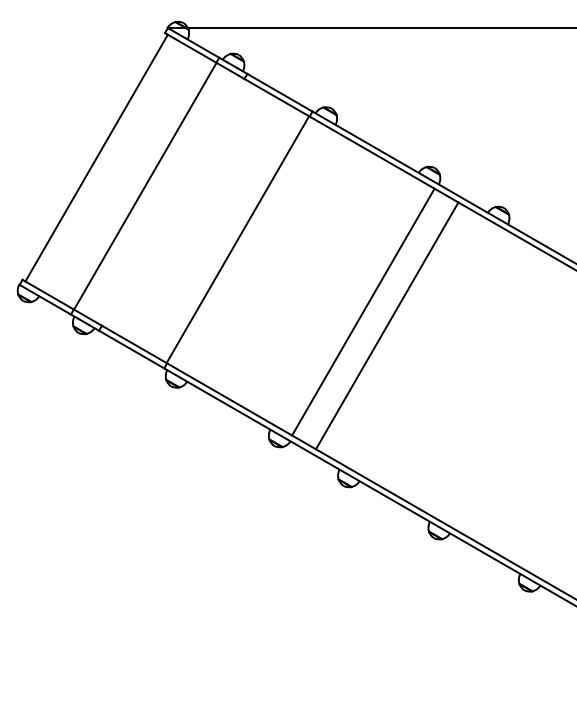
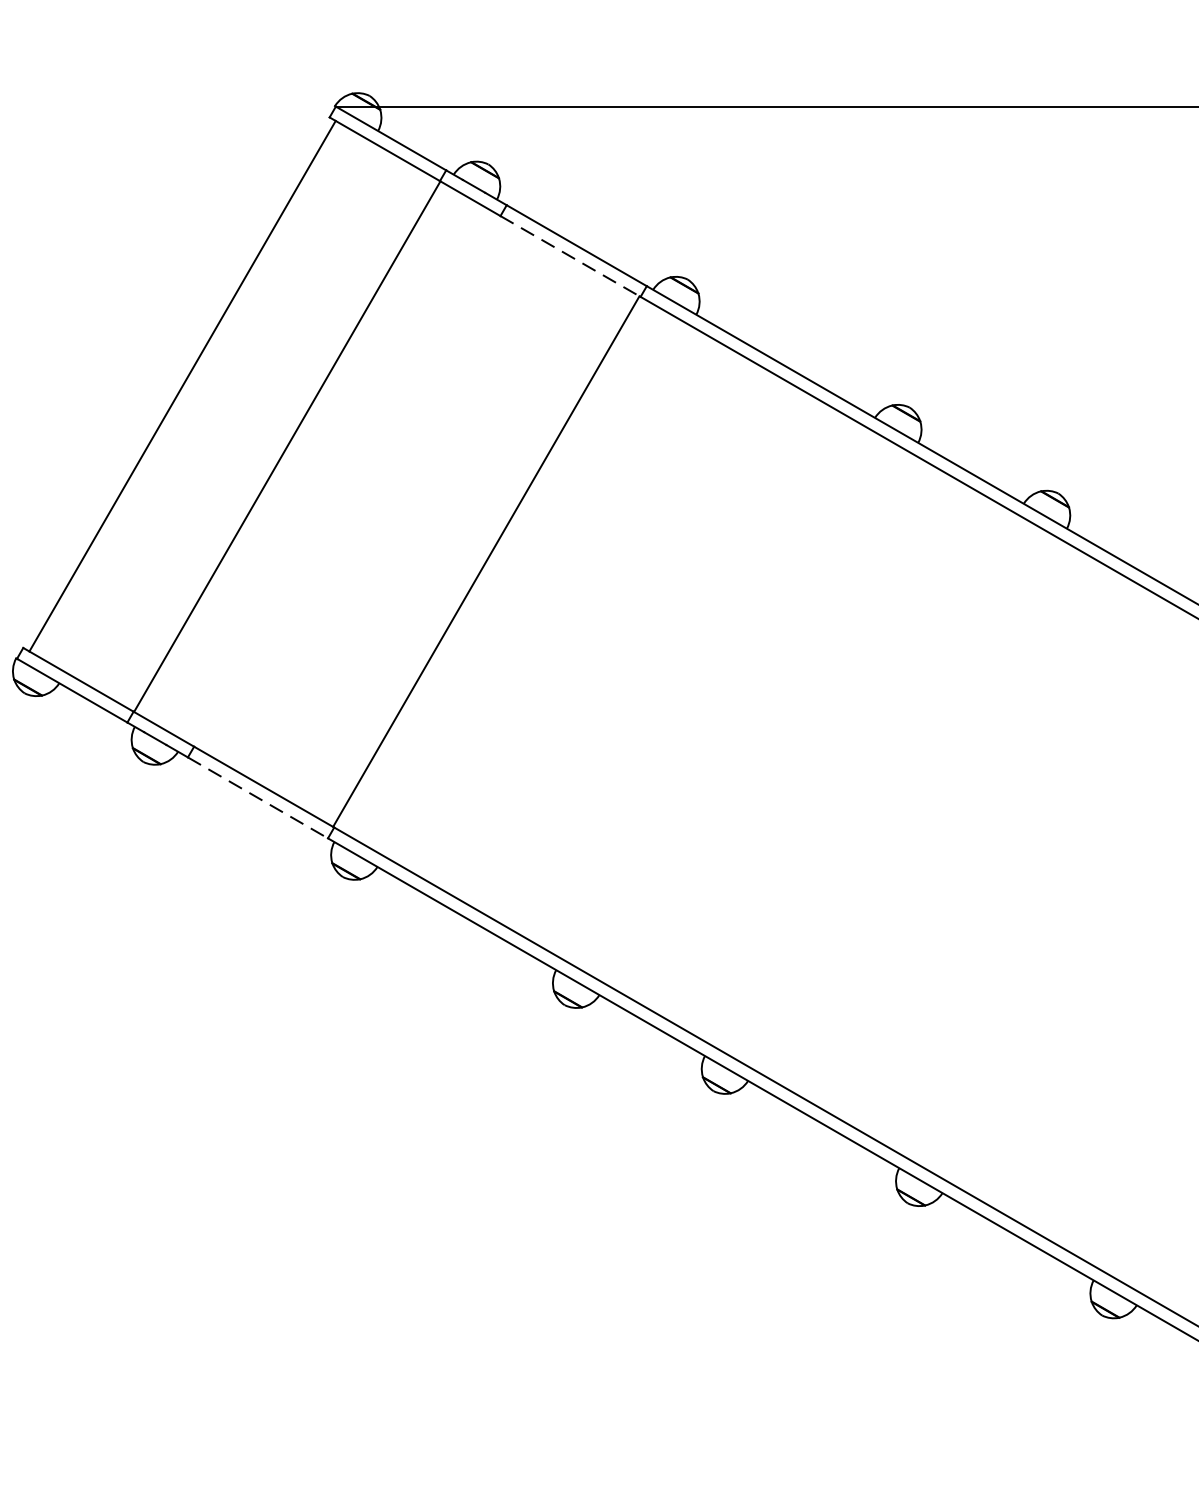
line: (277, 97) -> (571, 255), solid -> dashed
line: (363, 311) -> (756, 715), removed
line: (386, 325) -> (805, 746), removed
line: (131, 349) -> (257, 797), solid -> dashed

